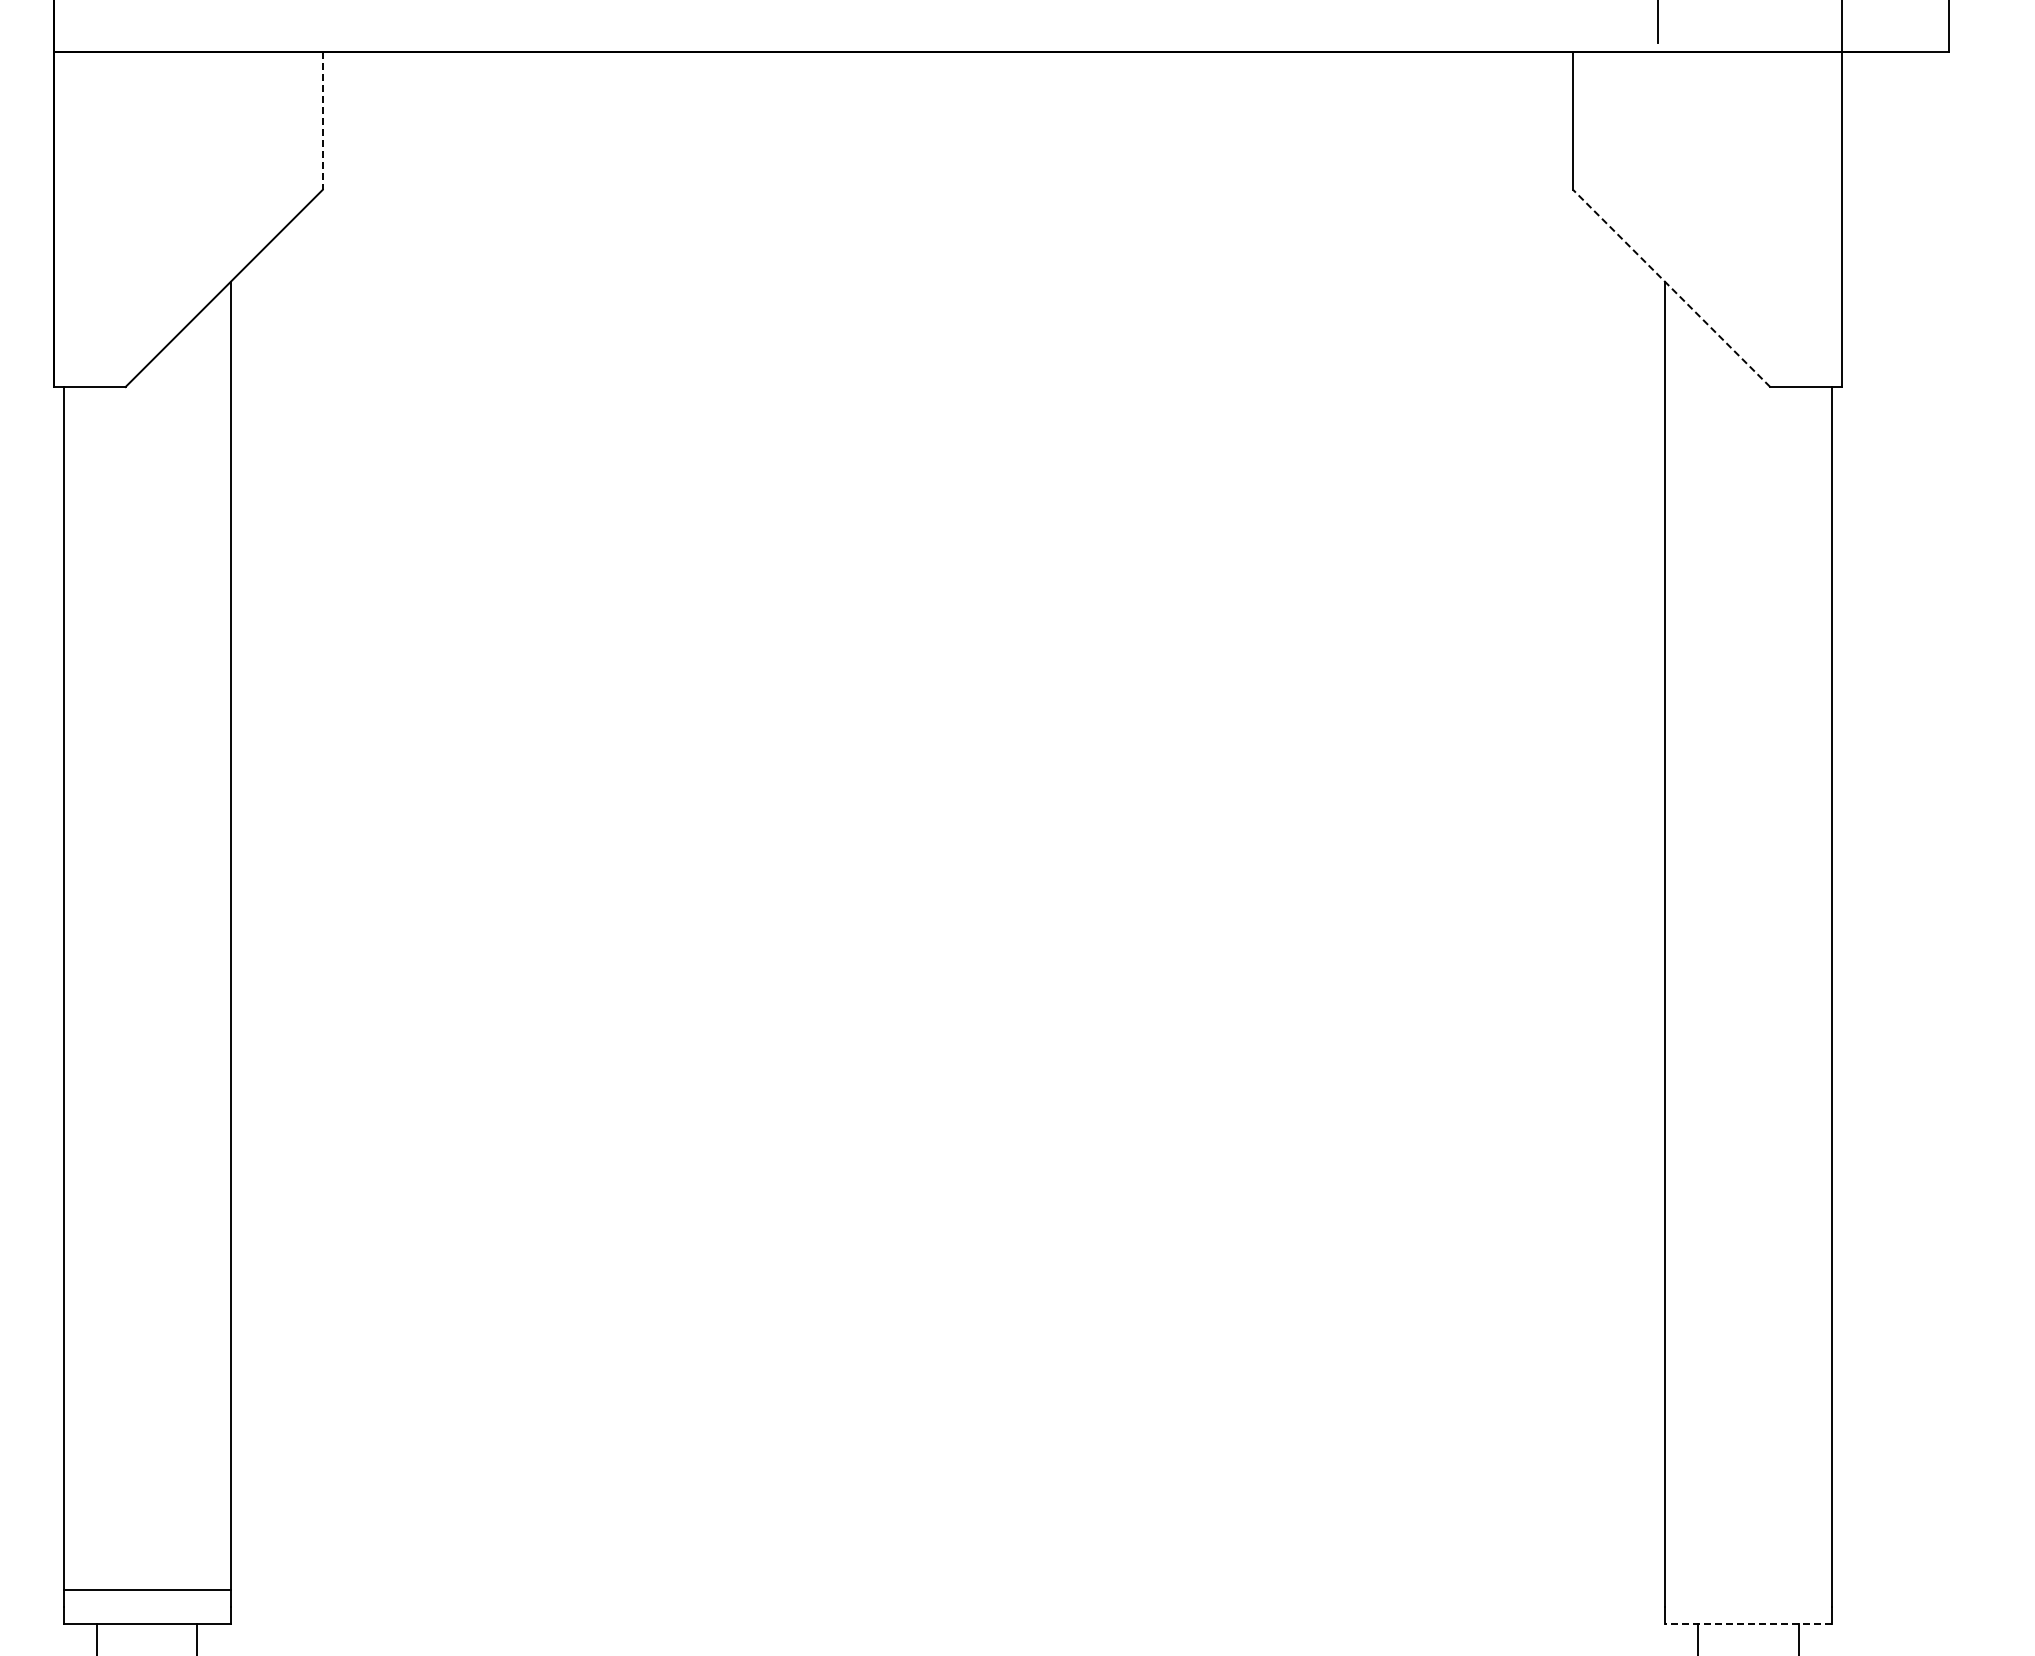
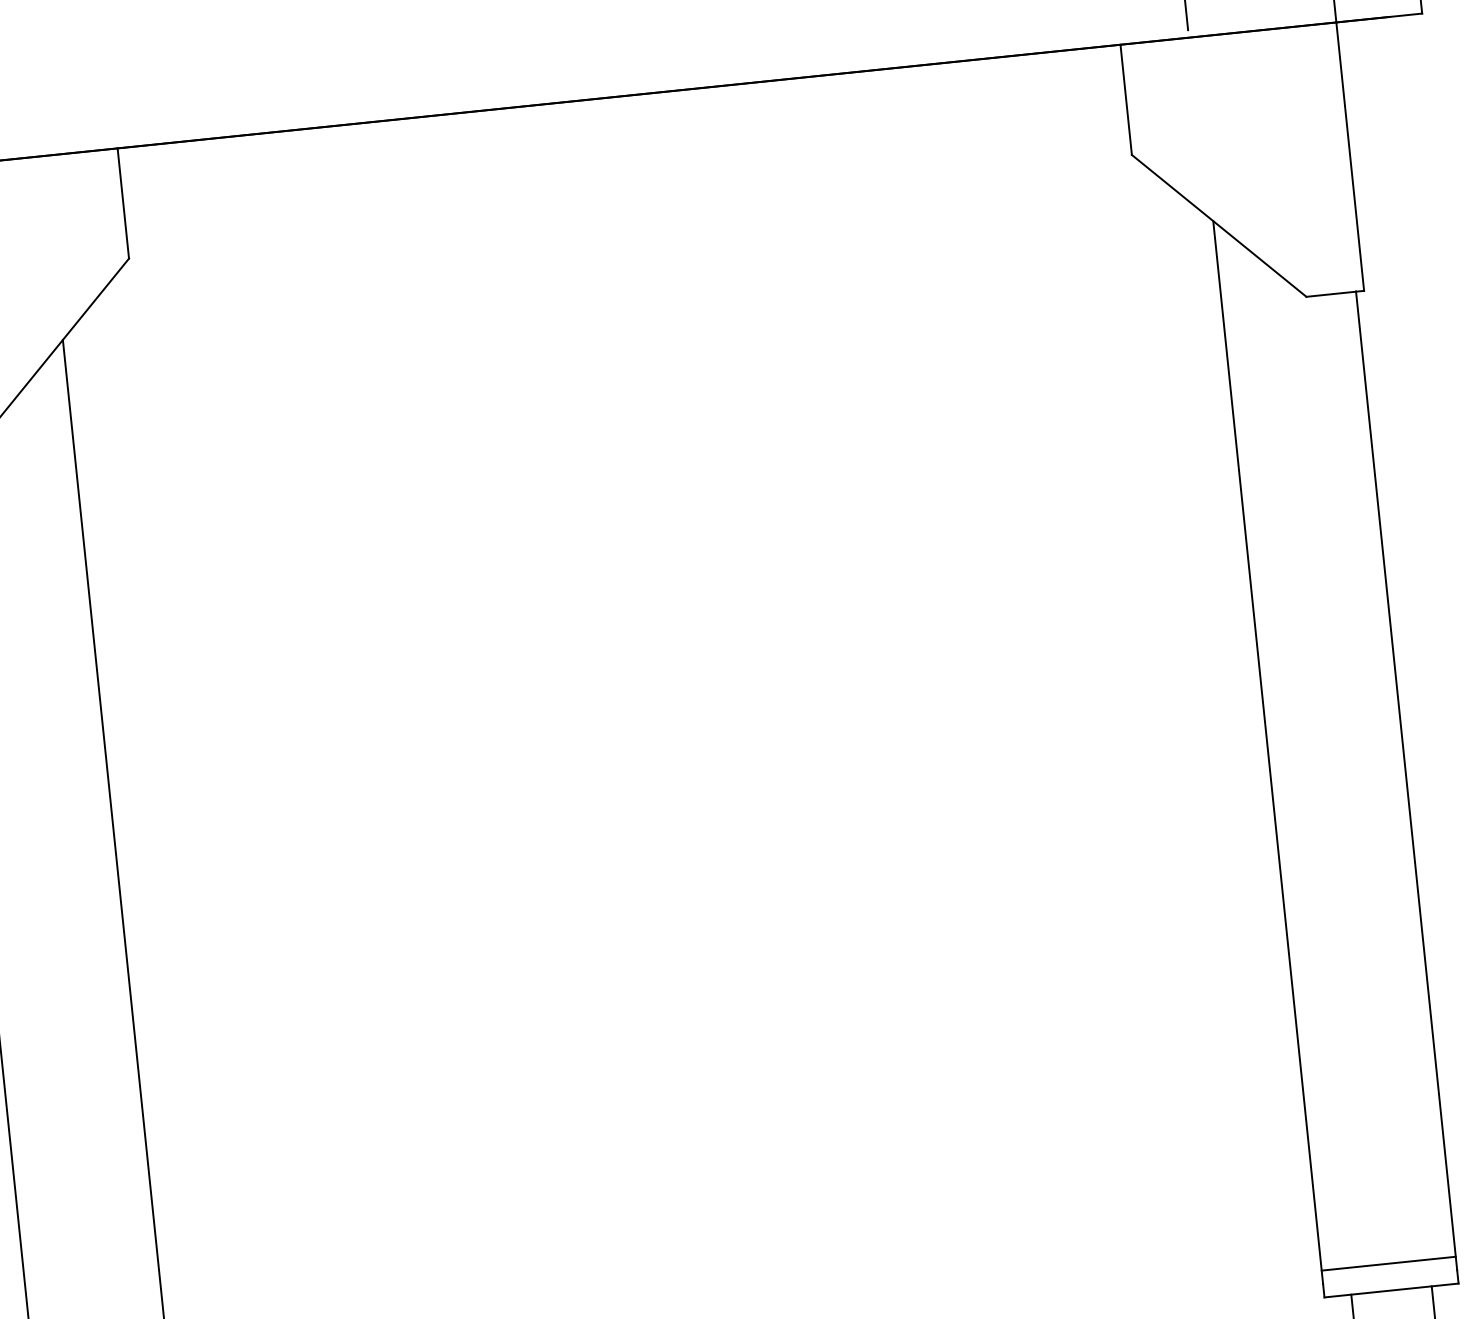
line: (322, 121) -> (123, 203), dashed -> solid
line: (1671, 288) -> (1219, 225), dashed -> solid
line: (1748, 1590) -> (1388, 1263), added
line: (1748, 1623) -> (1391, 1290), dashed -> solid

